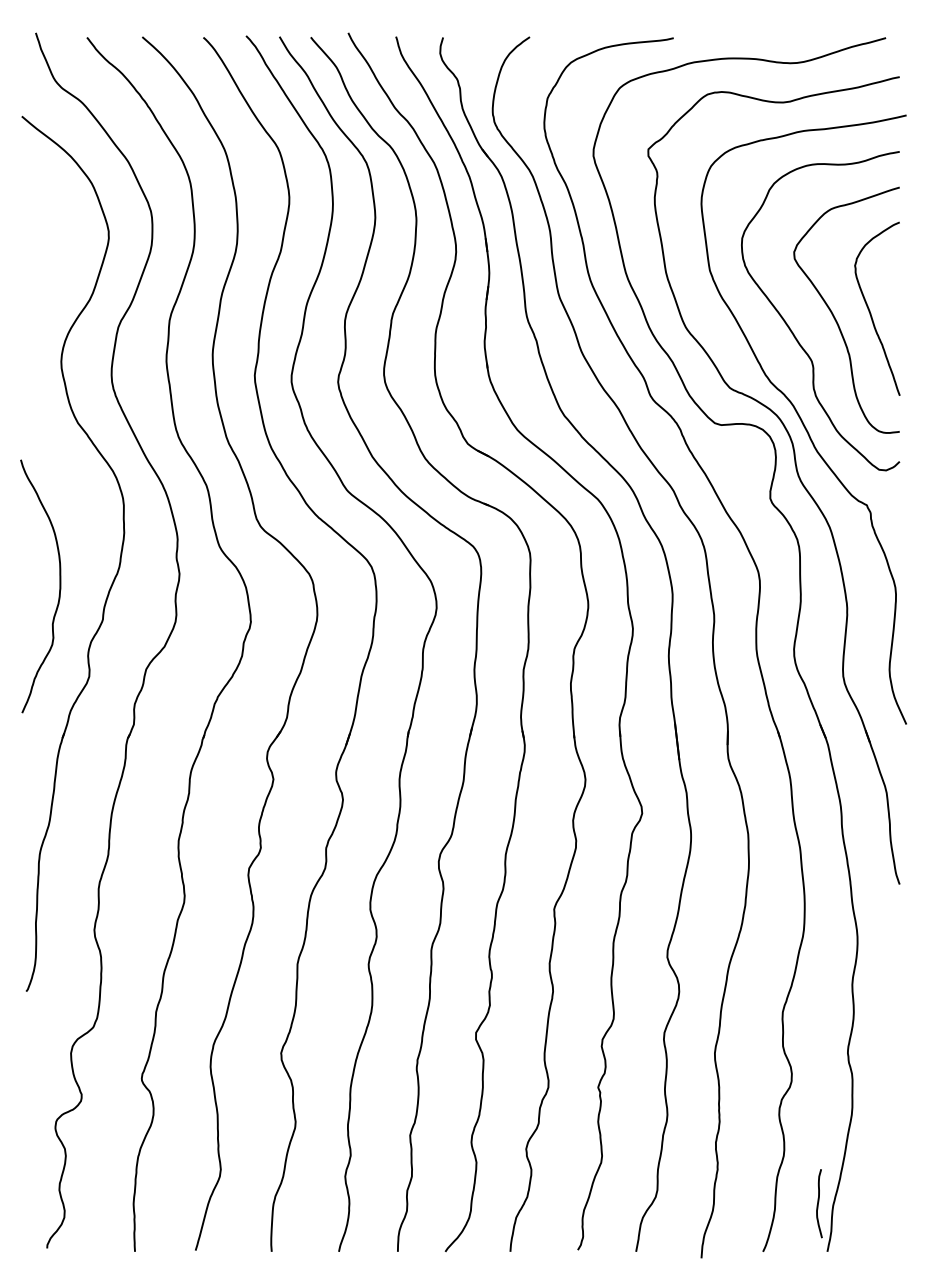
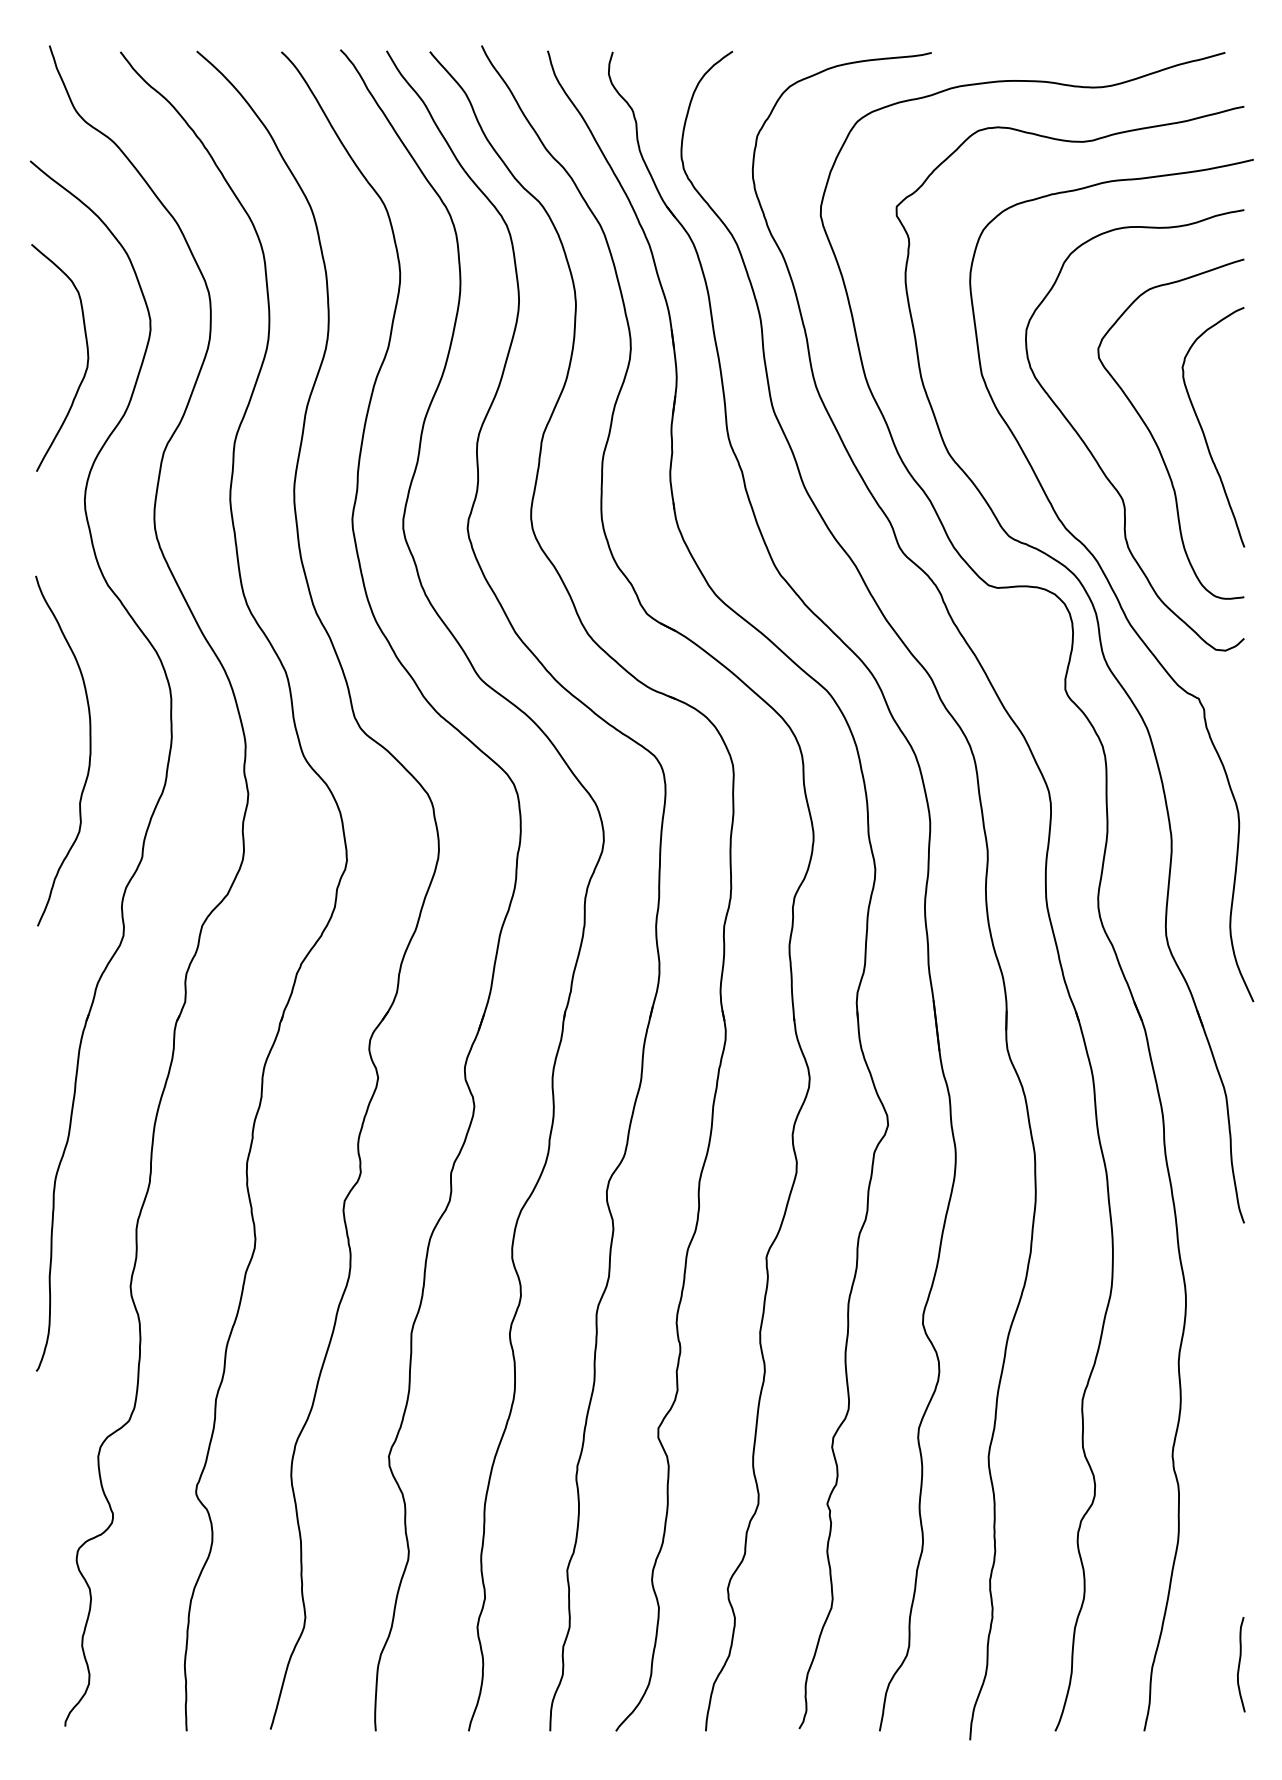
curve: (62, 262) -> (86, 363), added
curve: (59, 586) -> (89, 750), moved
curve: (818, 1203) -> (1240, 1664), moved

